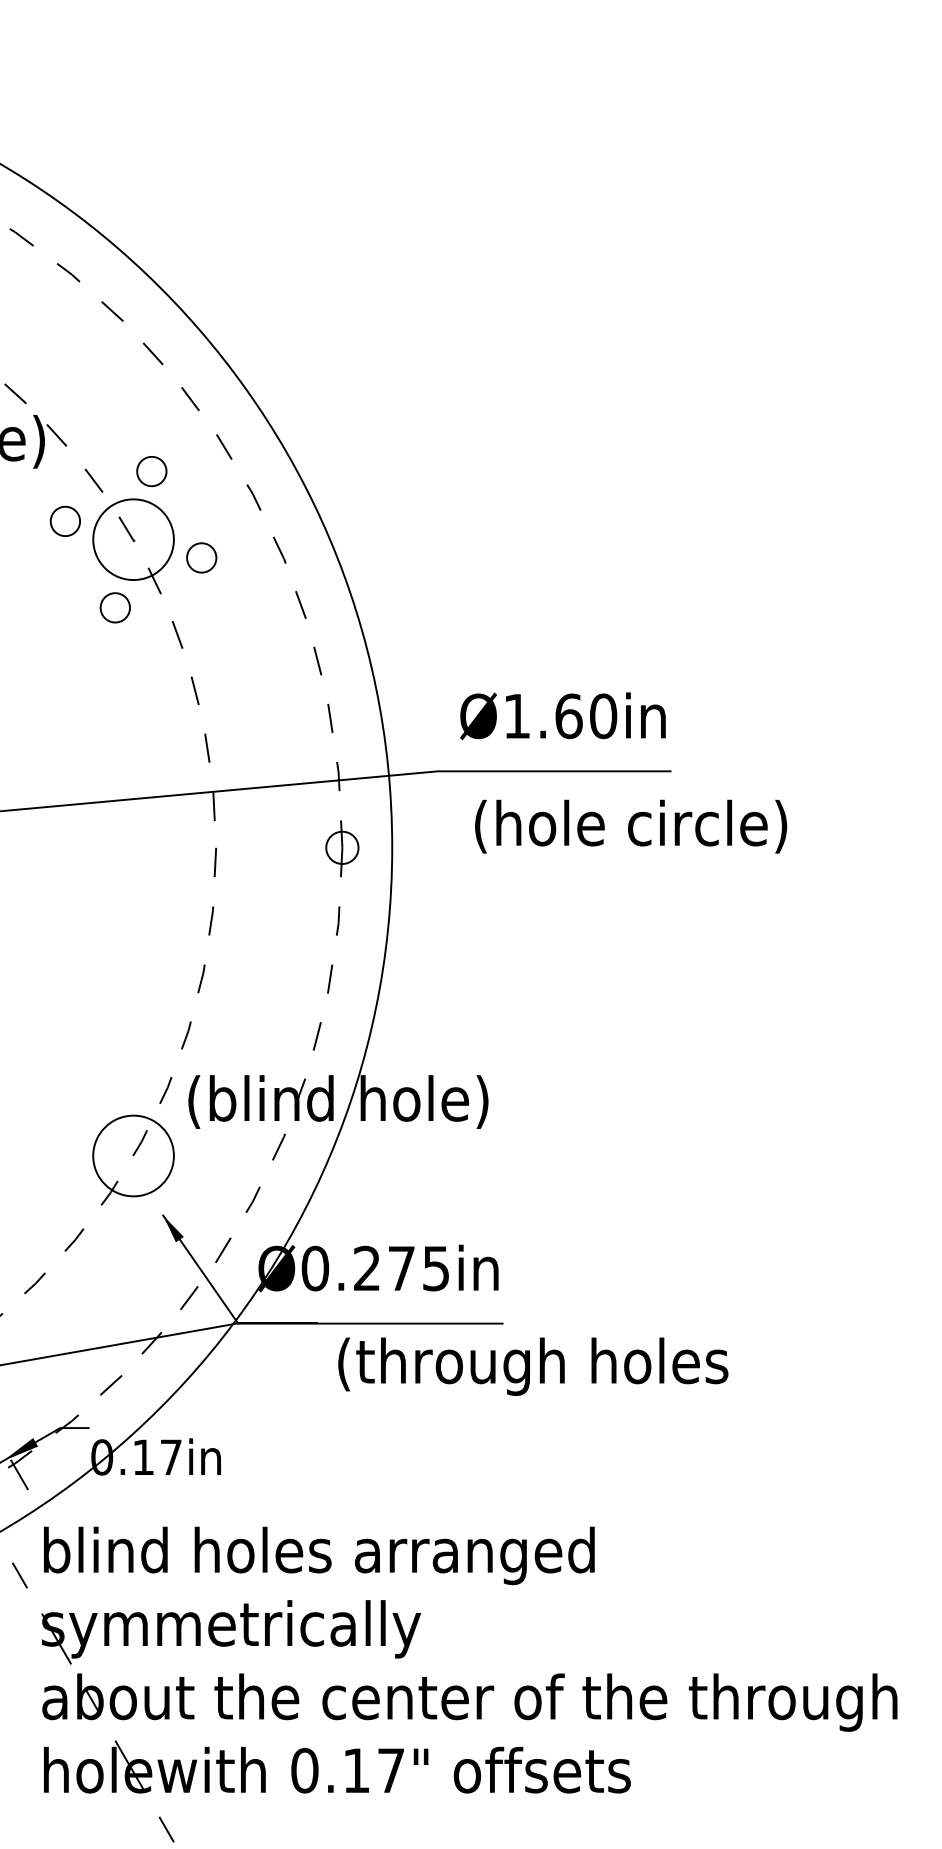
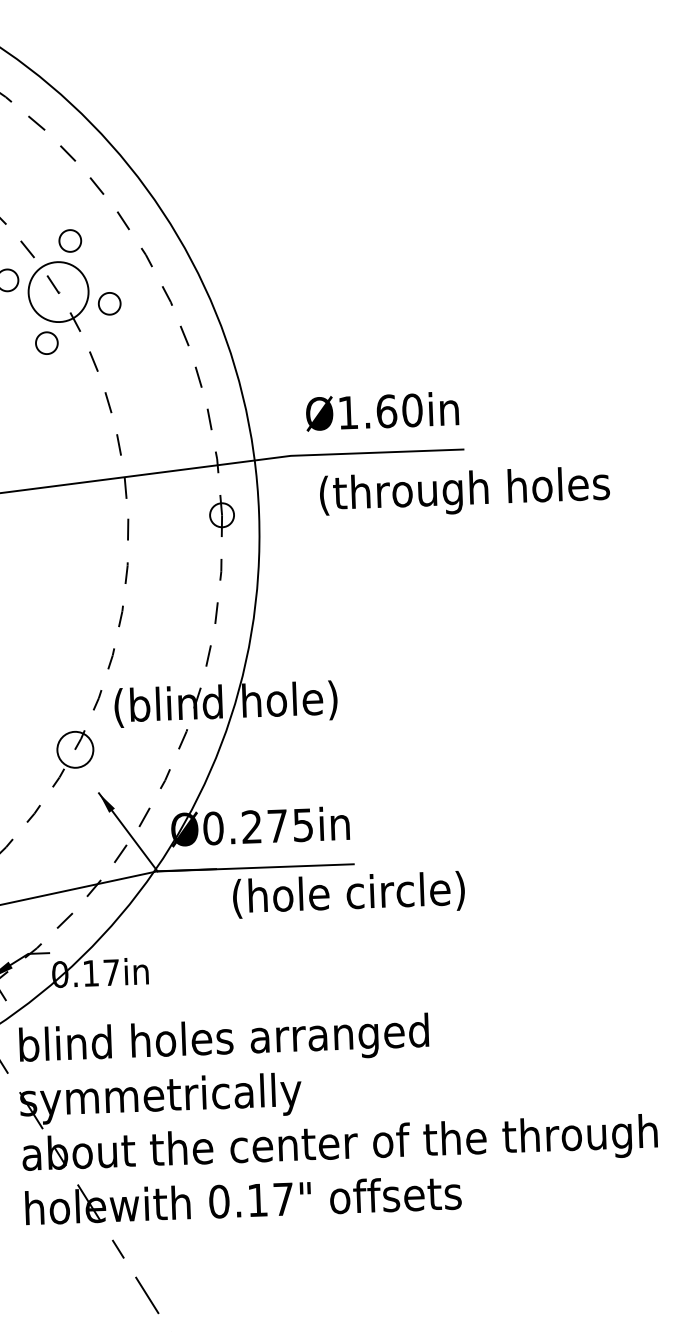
text: (679, 828) -> (471, 491), (hole circle) -> (through holes
circle: (133, 1155) -> (75, 749), size x0.6
text: (542, 1366) -> (384, 895), (through holes -> (hole circle)

